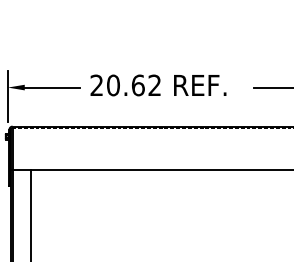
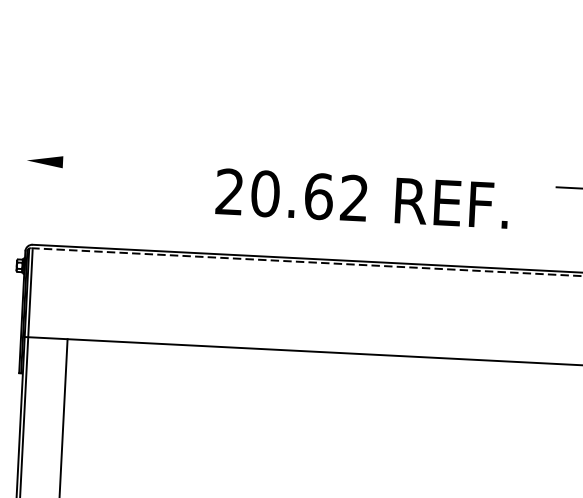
text: (158, 85) -> (362, 198), moved
line: (52, 87) -> (122, 165), removed
line: (7, 95) -> (25, 177), removed

